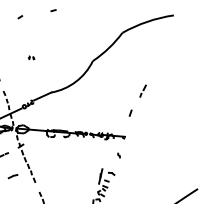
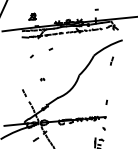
part: (142, 89) -> (111, 60), moved

